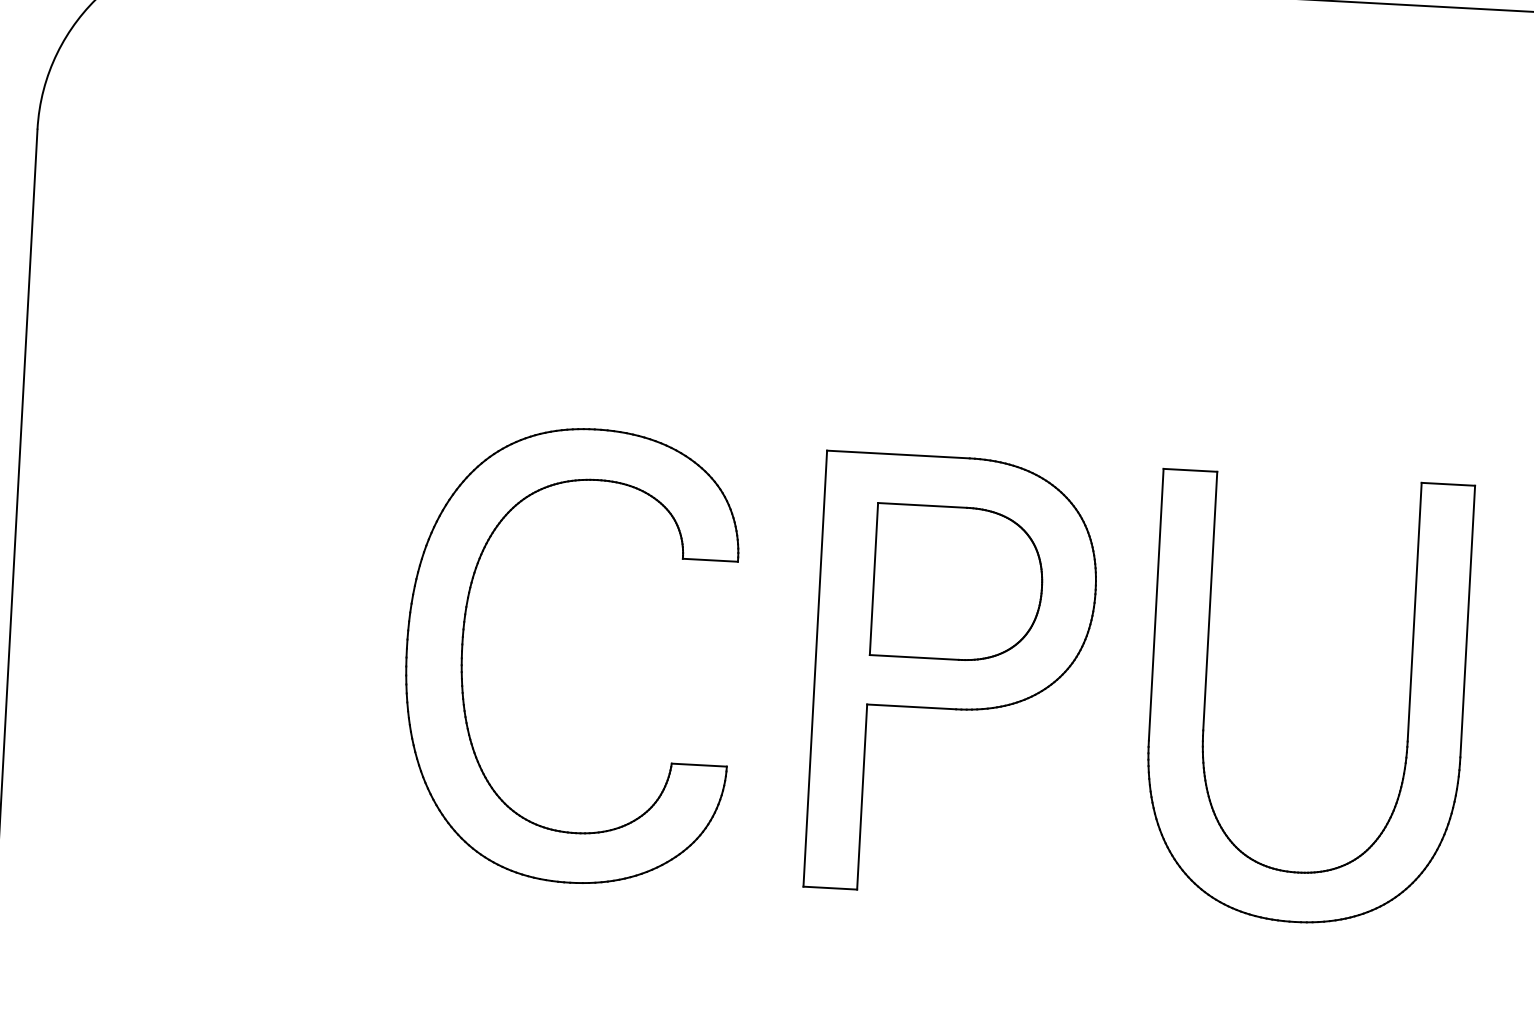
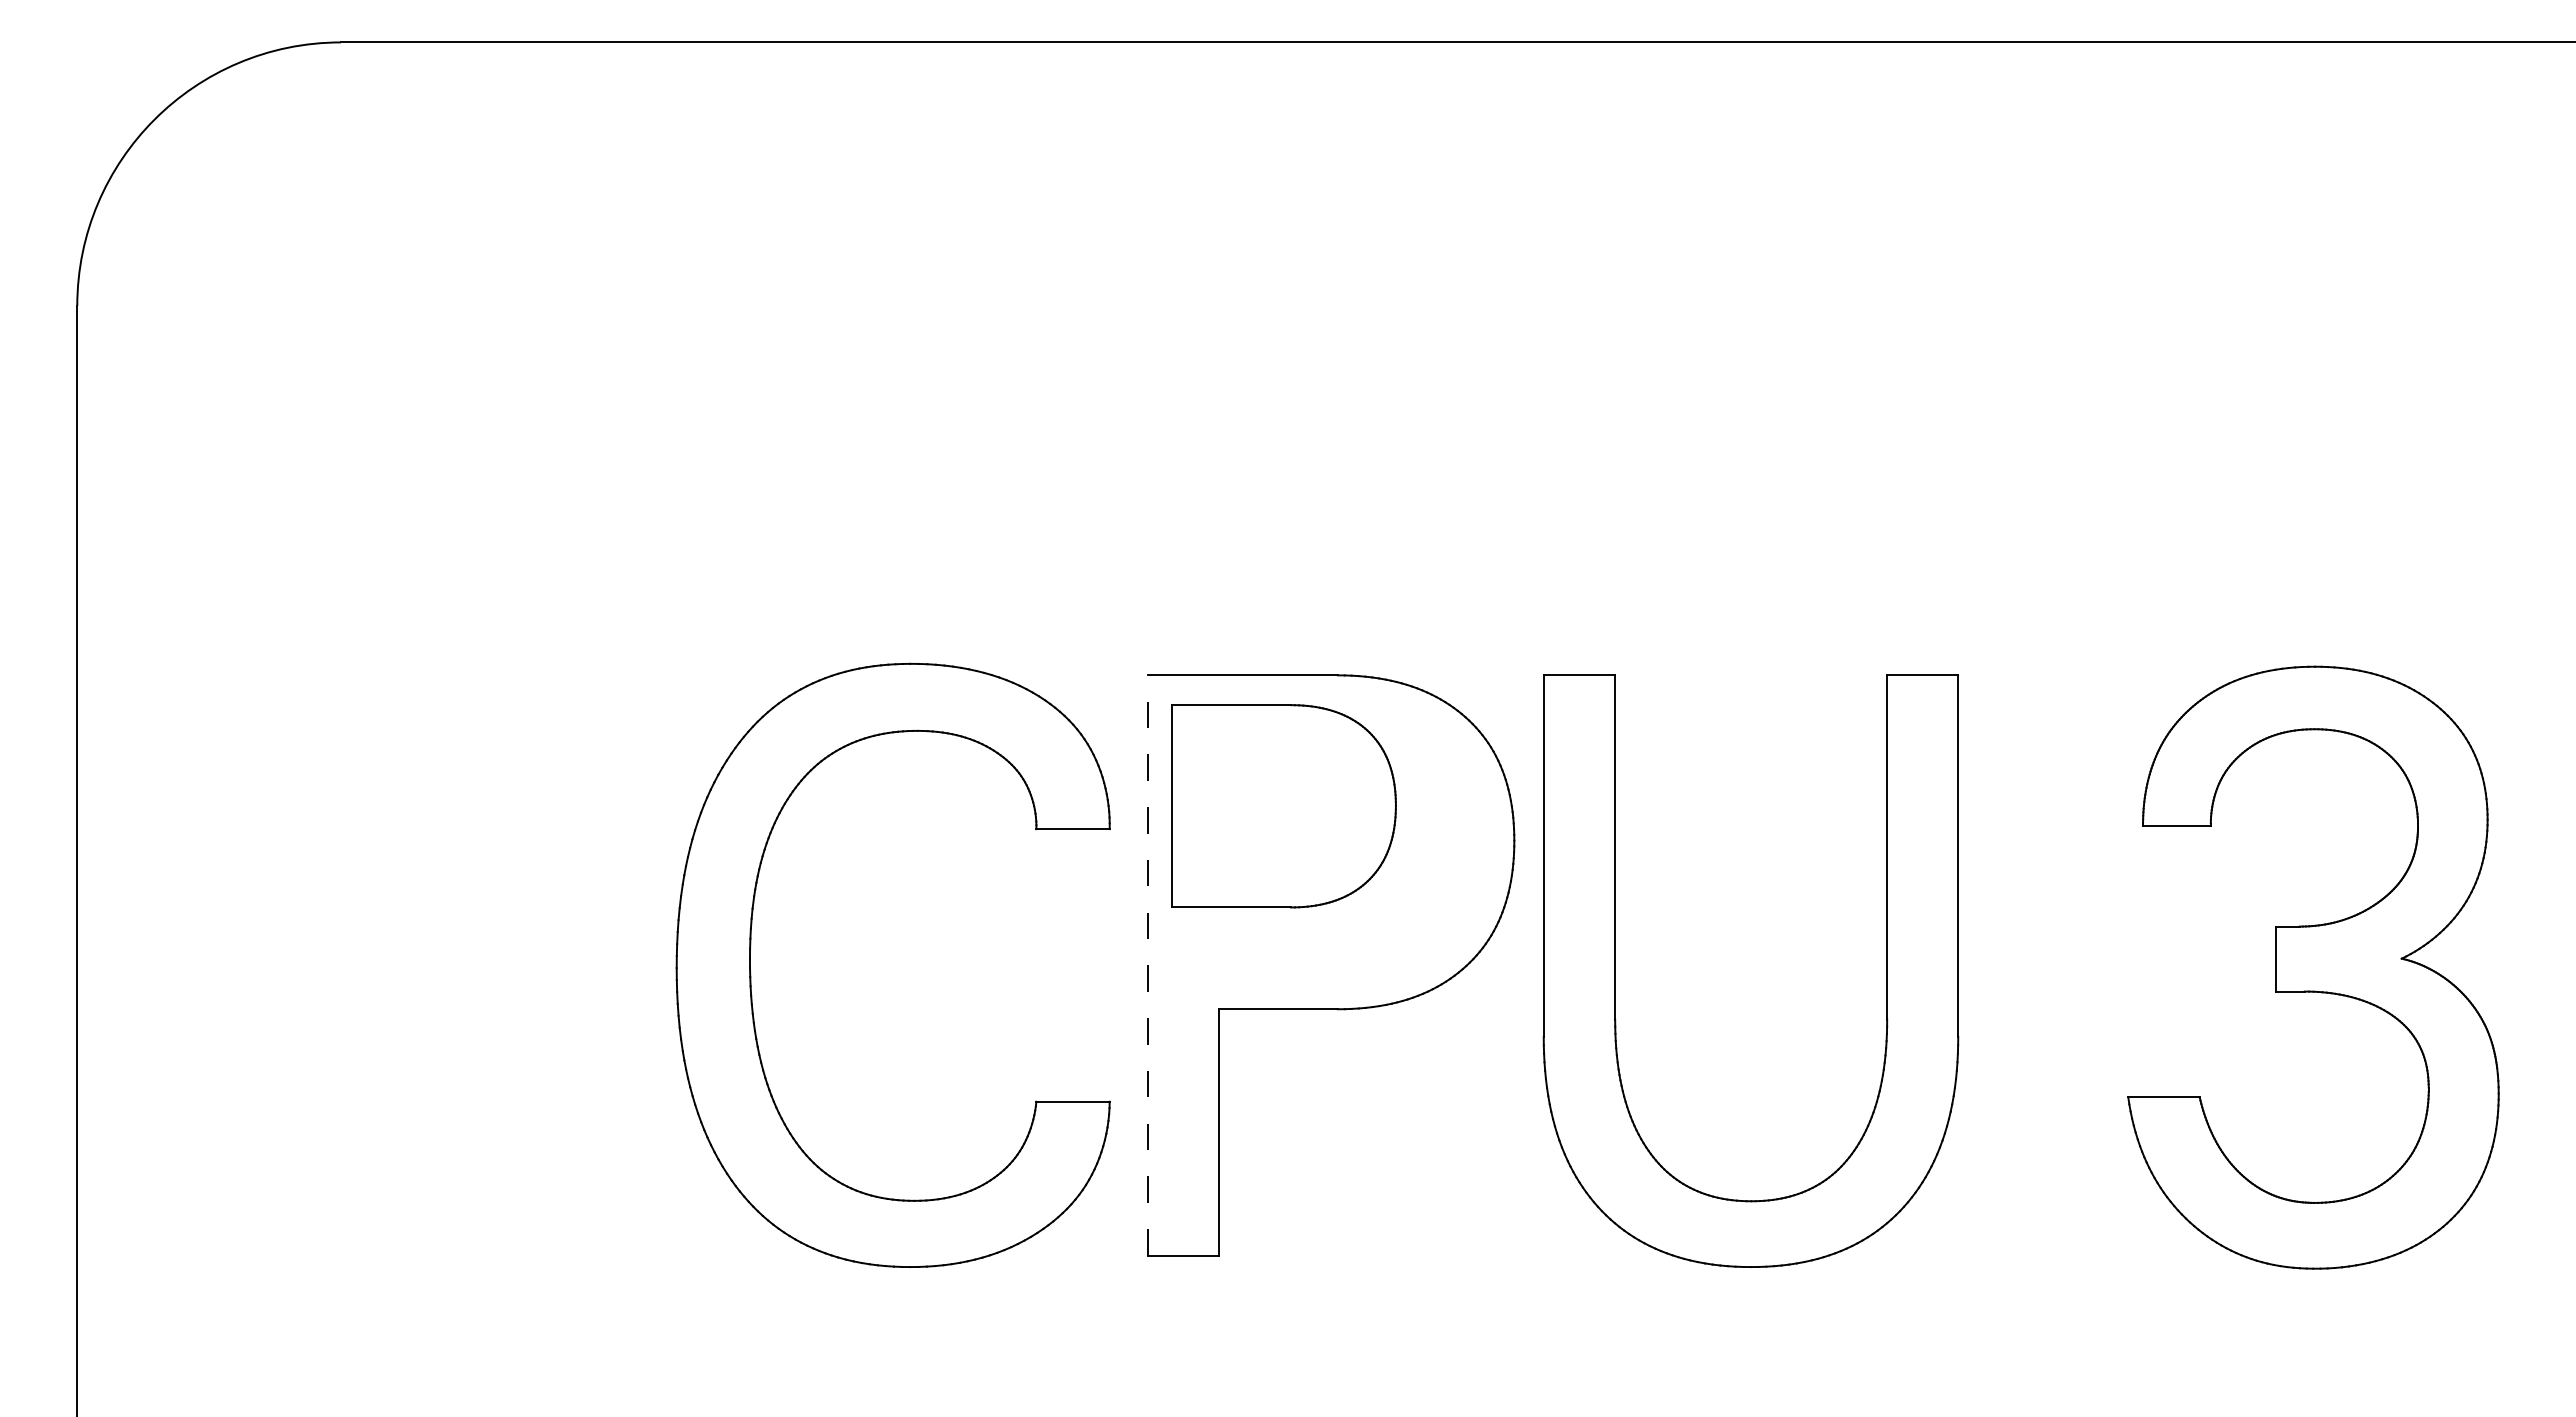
part: (957, 583) -> (1283, 806), moved
part: (462, 655) -> (751, 973), moved
line: (814, 667) -> (1147, 964), solid -> dashed
part: (1205, 693) -> (1615, 970), moved

